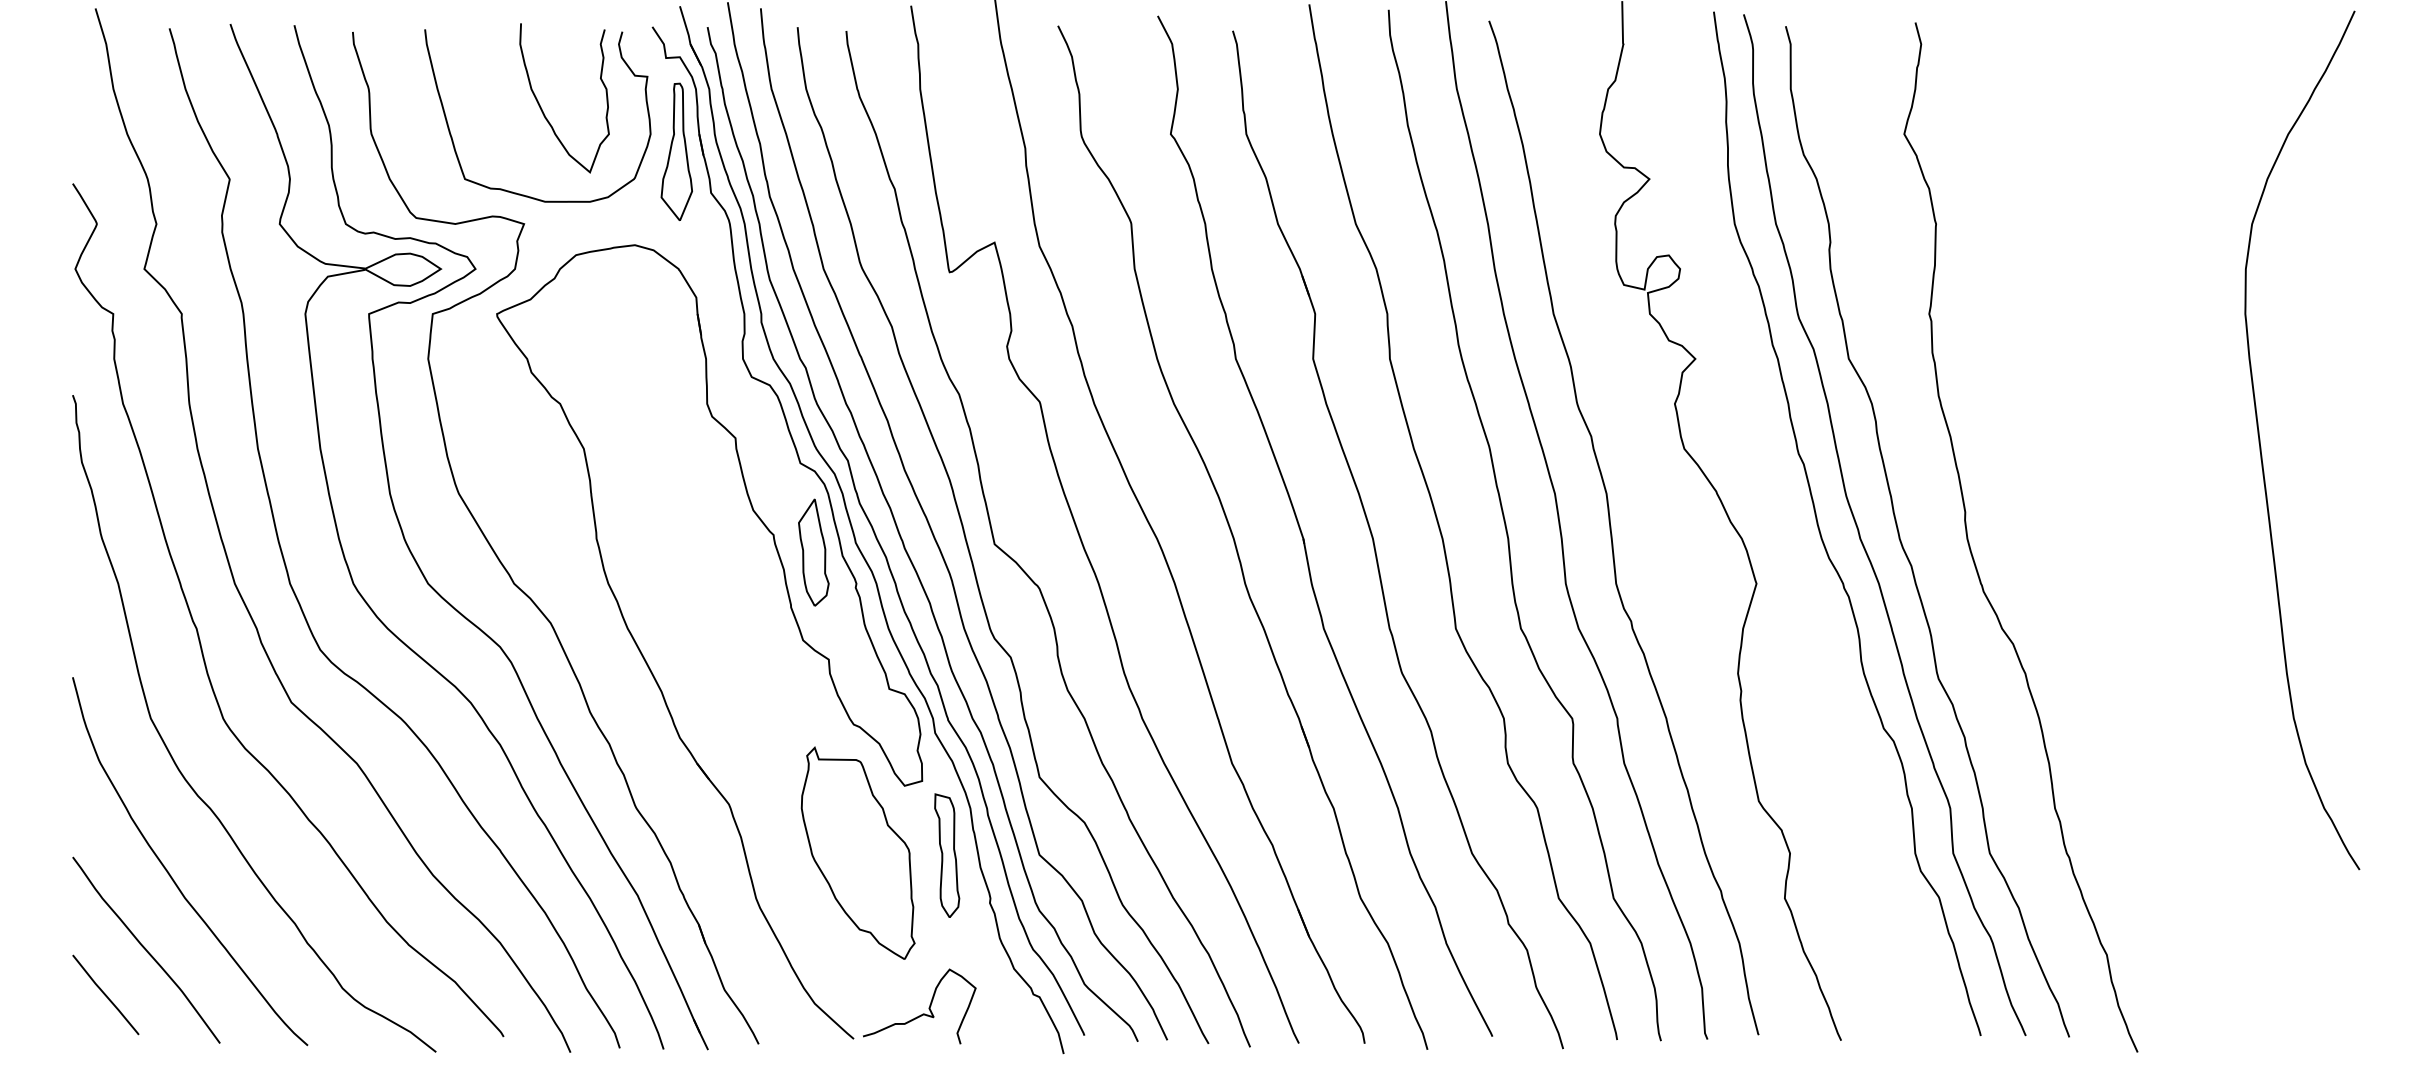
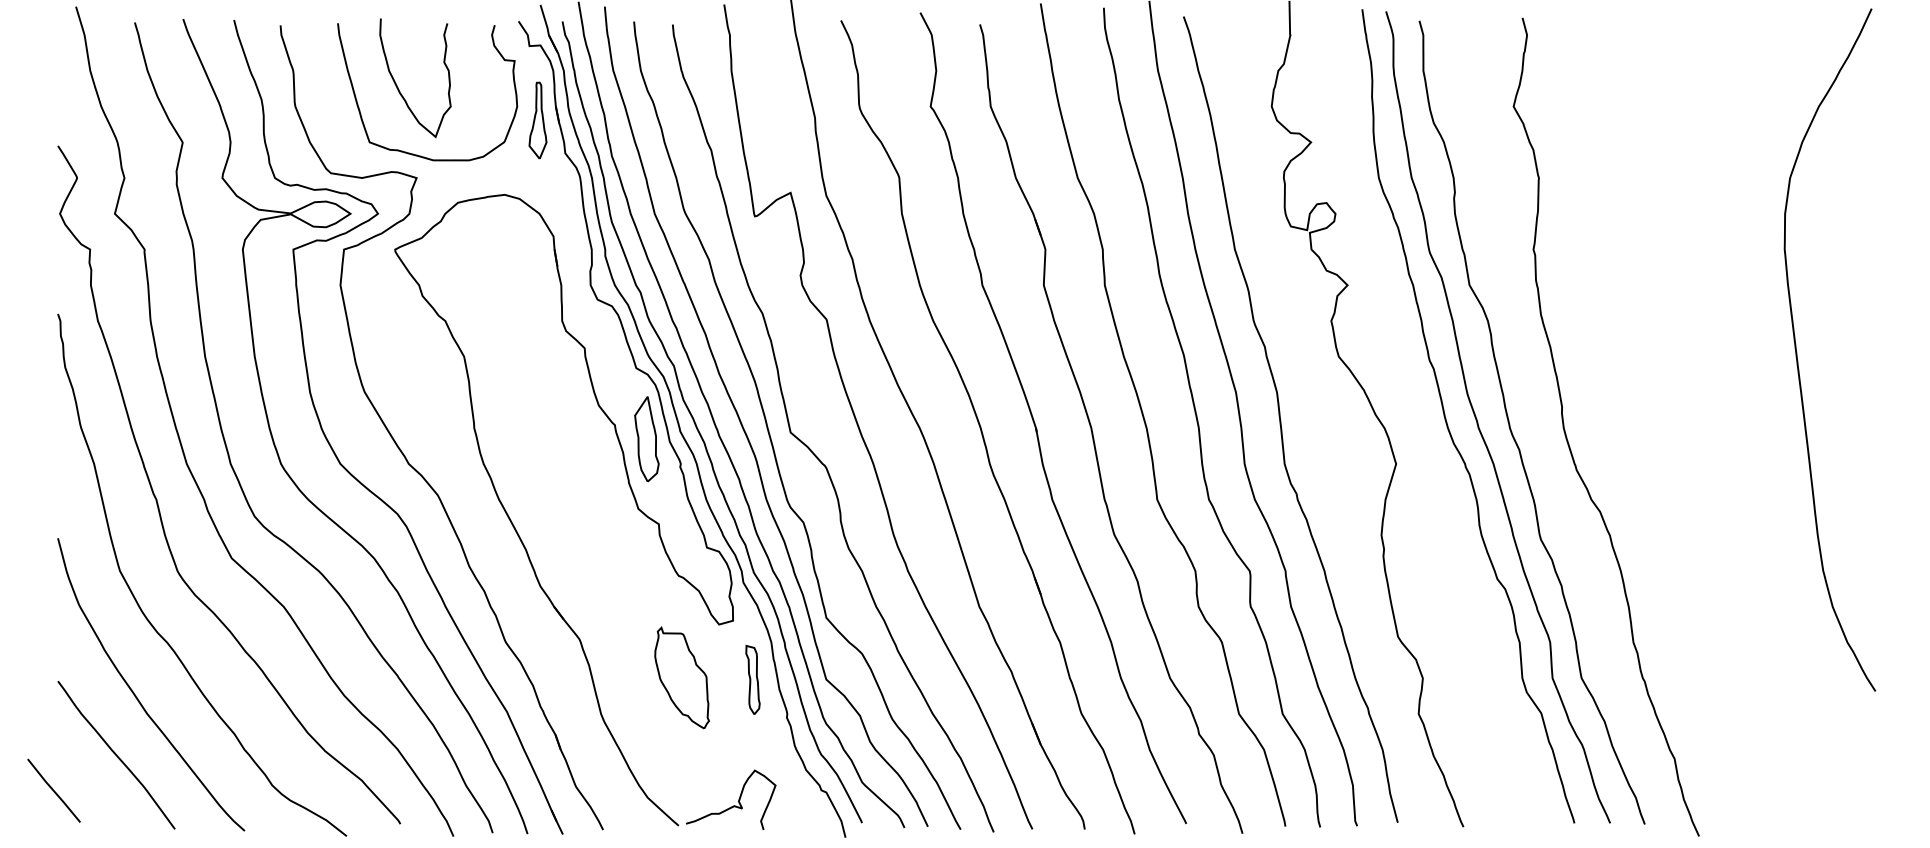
curve: (542, 109) -> (397, 87), moved
part: (676, 151) -> (537, 120), size x0.7
part: (857, 852) -> (681, 677), size x0.6
part: (947, 855) -> (753, 679), size x0.7
curve: (105, 994) -> (53, 790), moved

